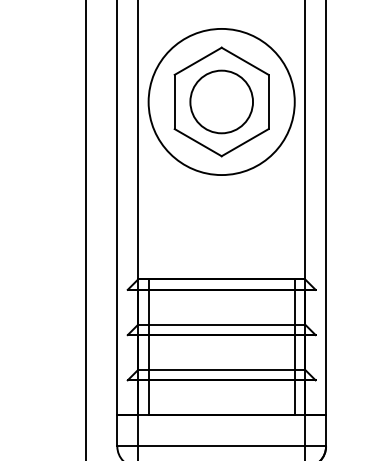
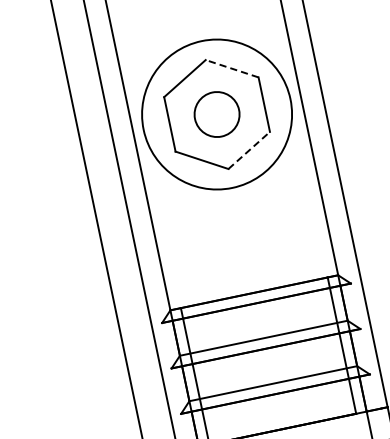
line: (244, 61) -> (231, 69), solid -> dashed
circle: (221, 101) -> (216, 114), size x0.7
line: (245, 142) -> (249, 150), solid -> dashed

